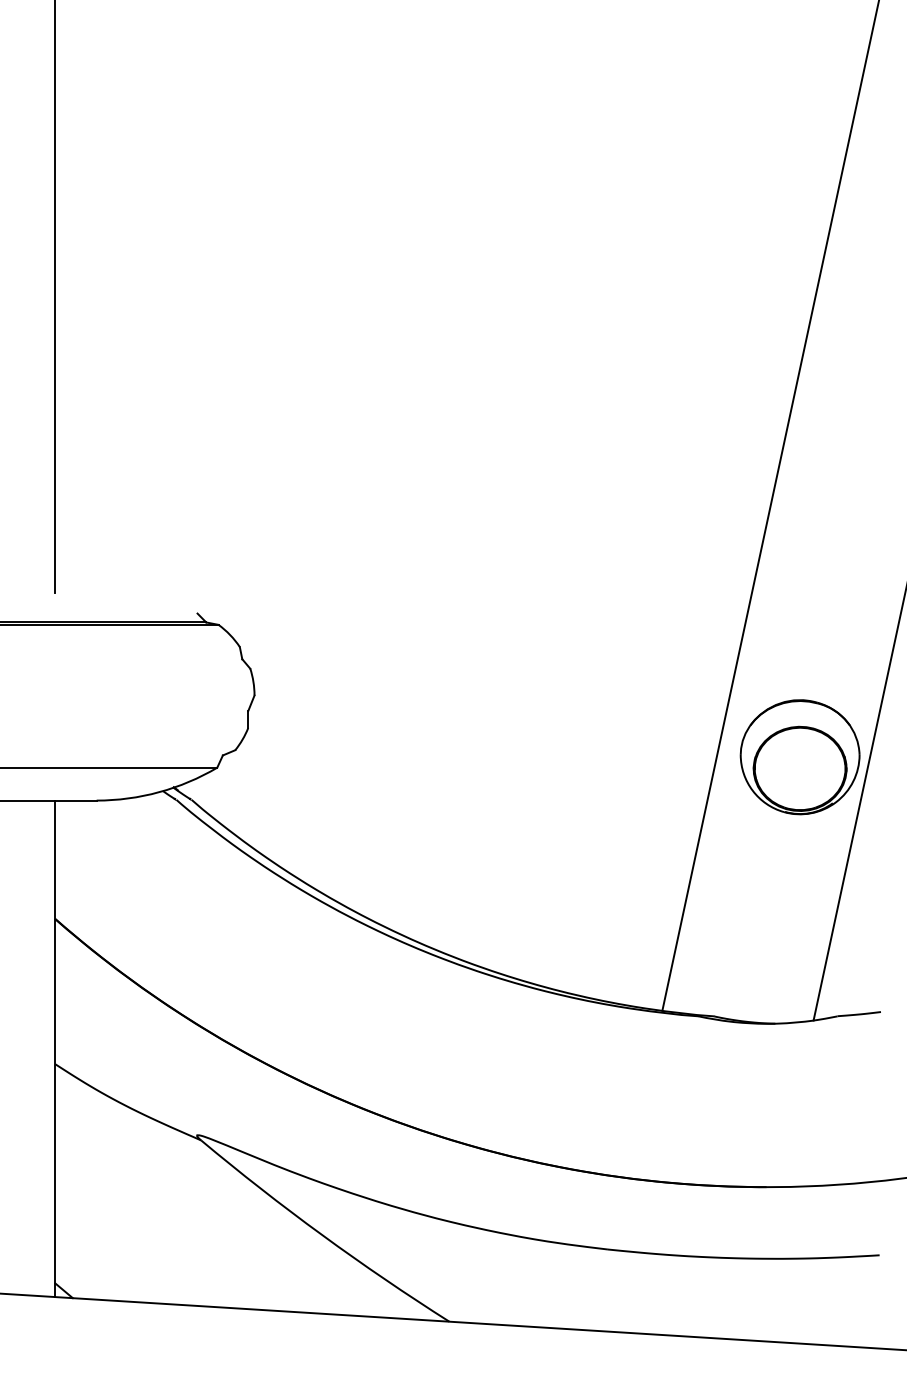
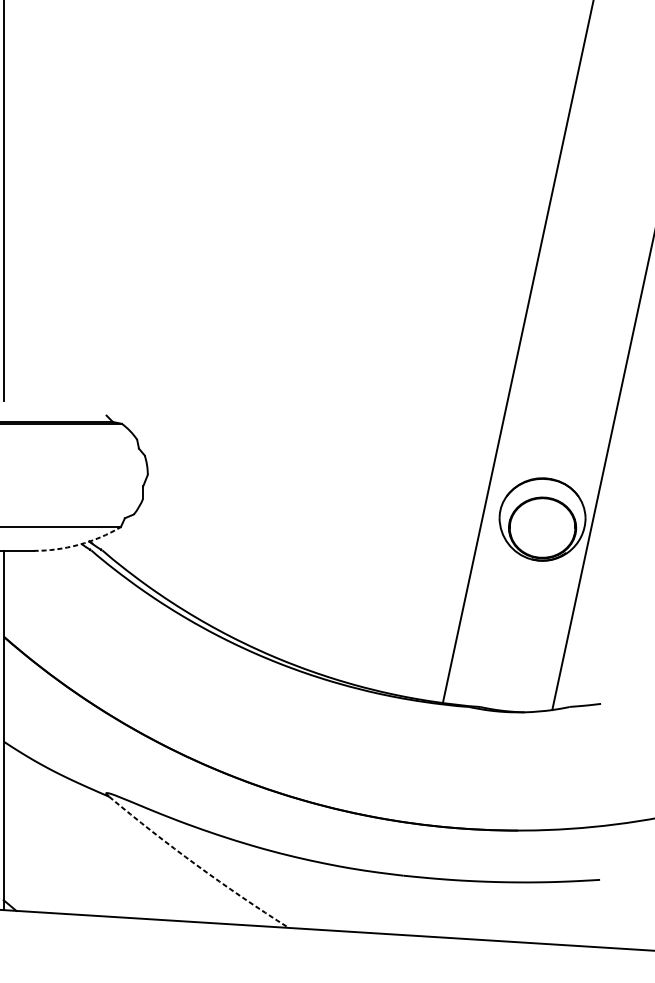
arc: (159, 792) -> (79, 545), solid -> dashed
arc: (322, 1235) -> (196, 865), solid -> dashed

